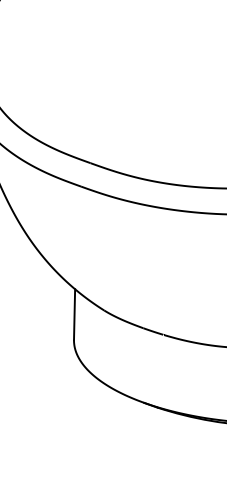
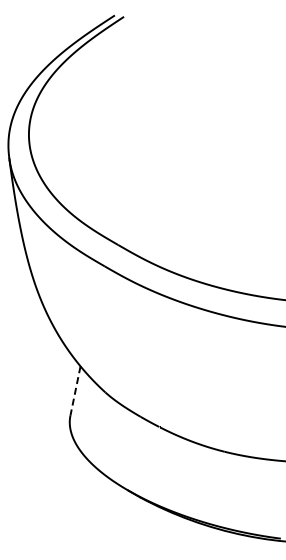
line: (74, 314) -> (75, 391), solid -> dashed

